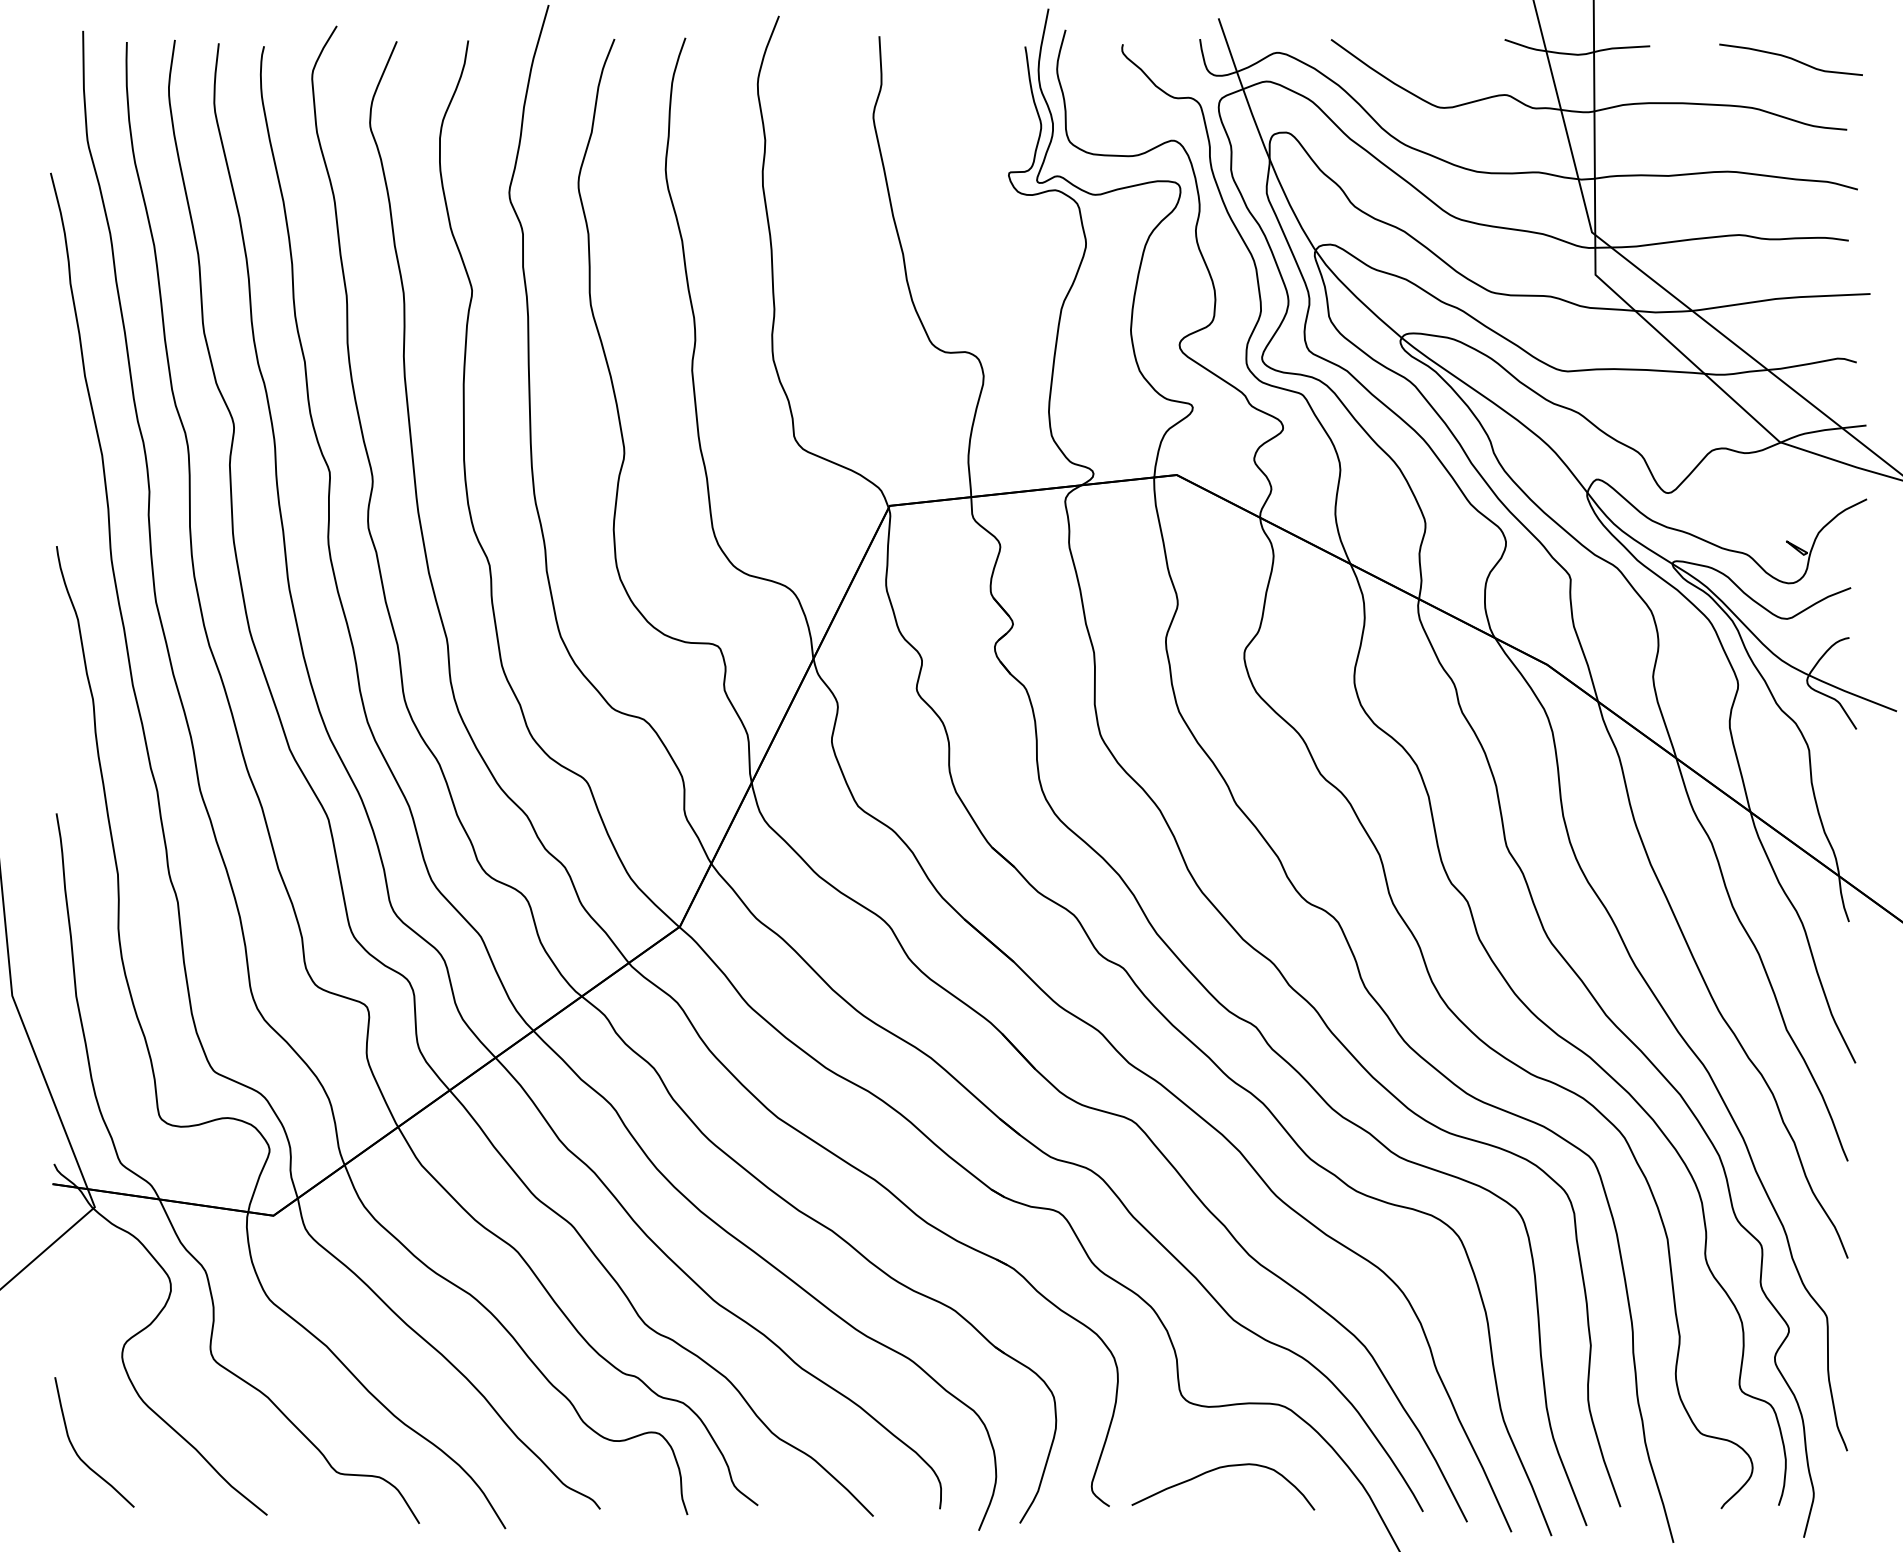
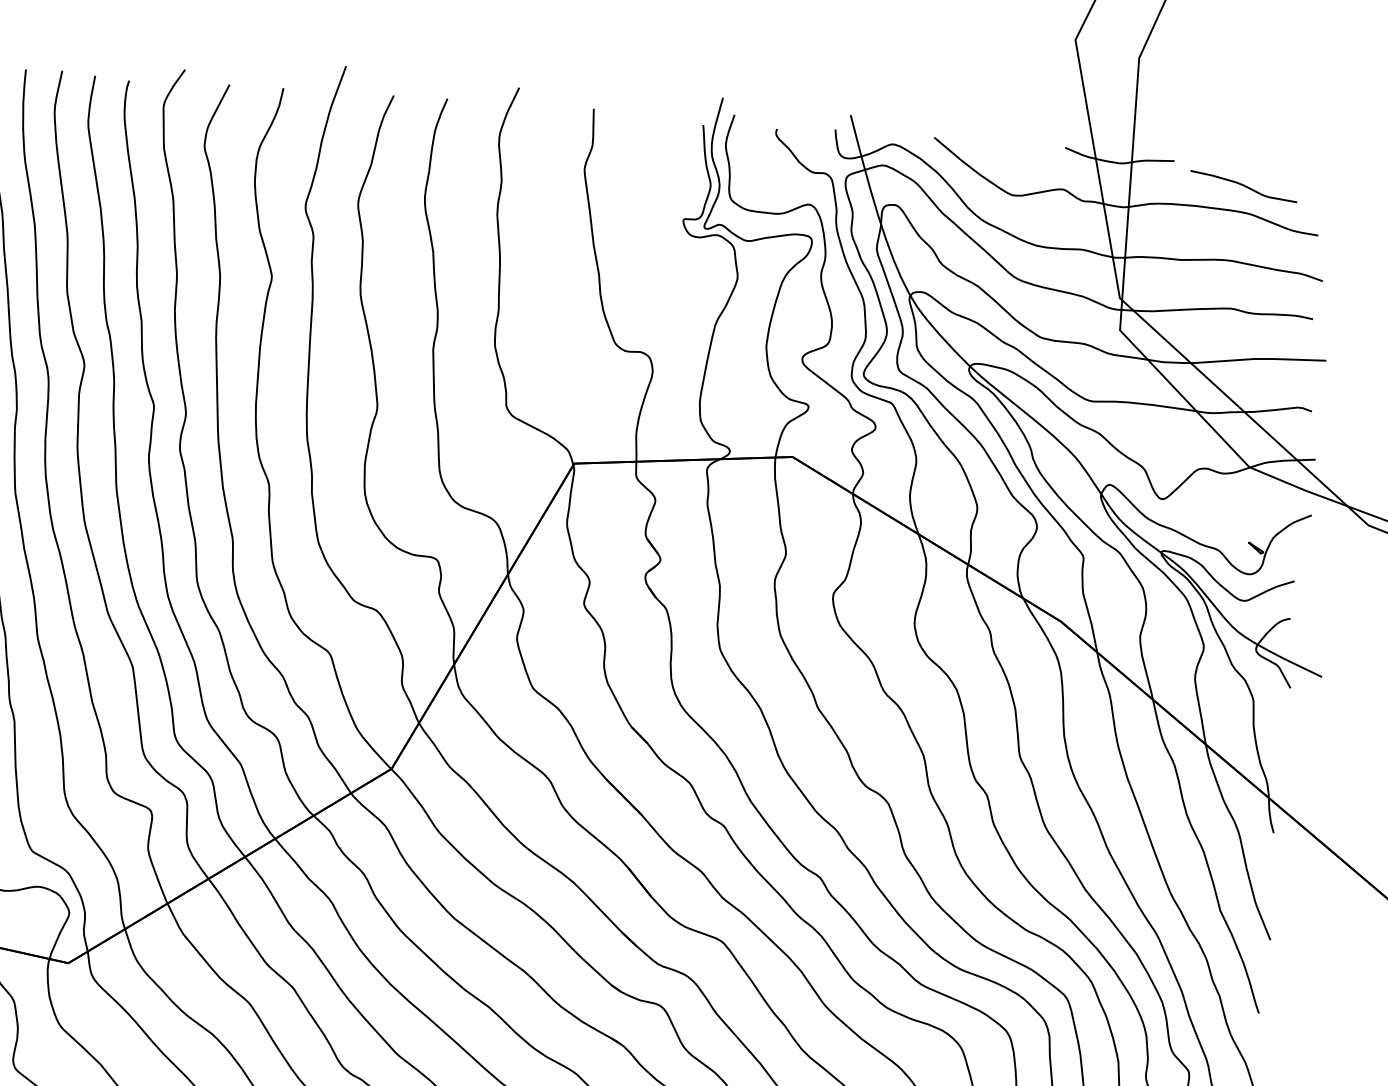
curve: (1790, 59) -> (1243, 186), moved

